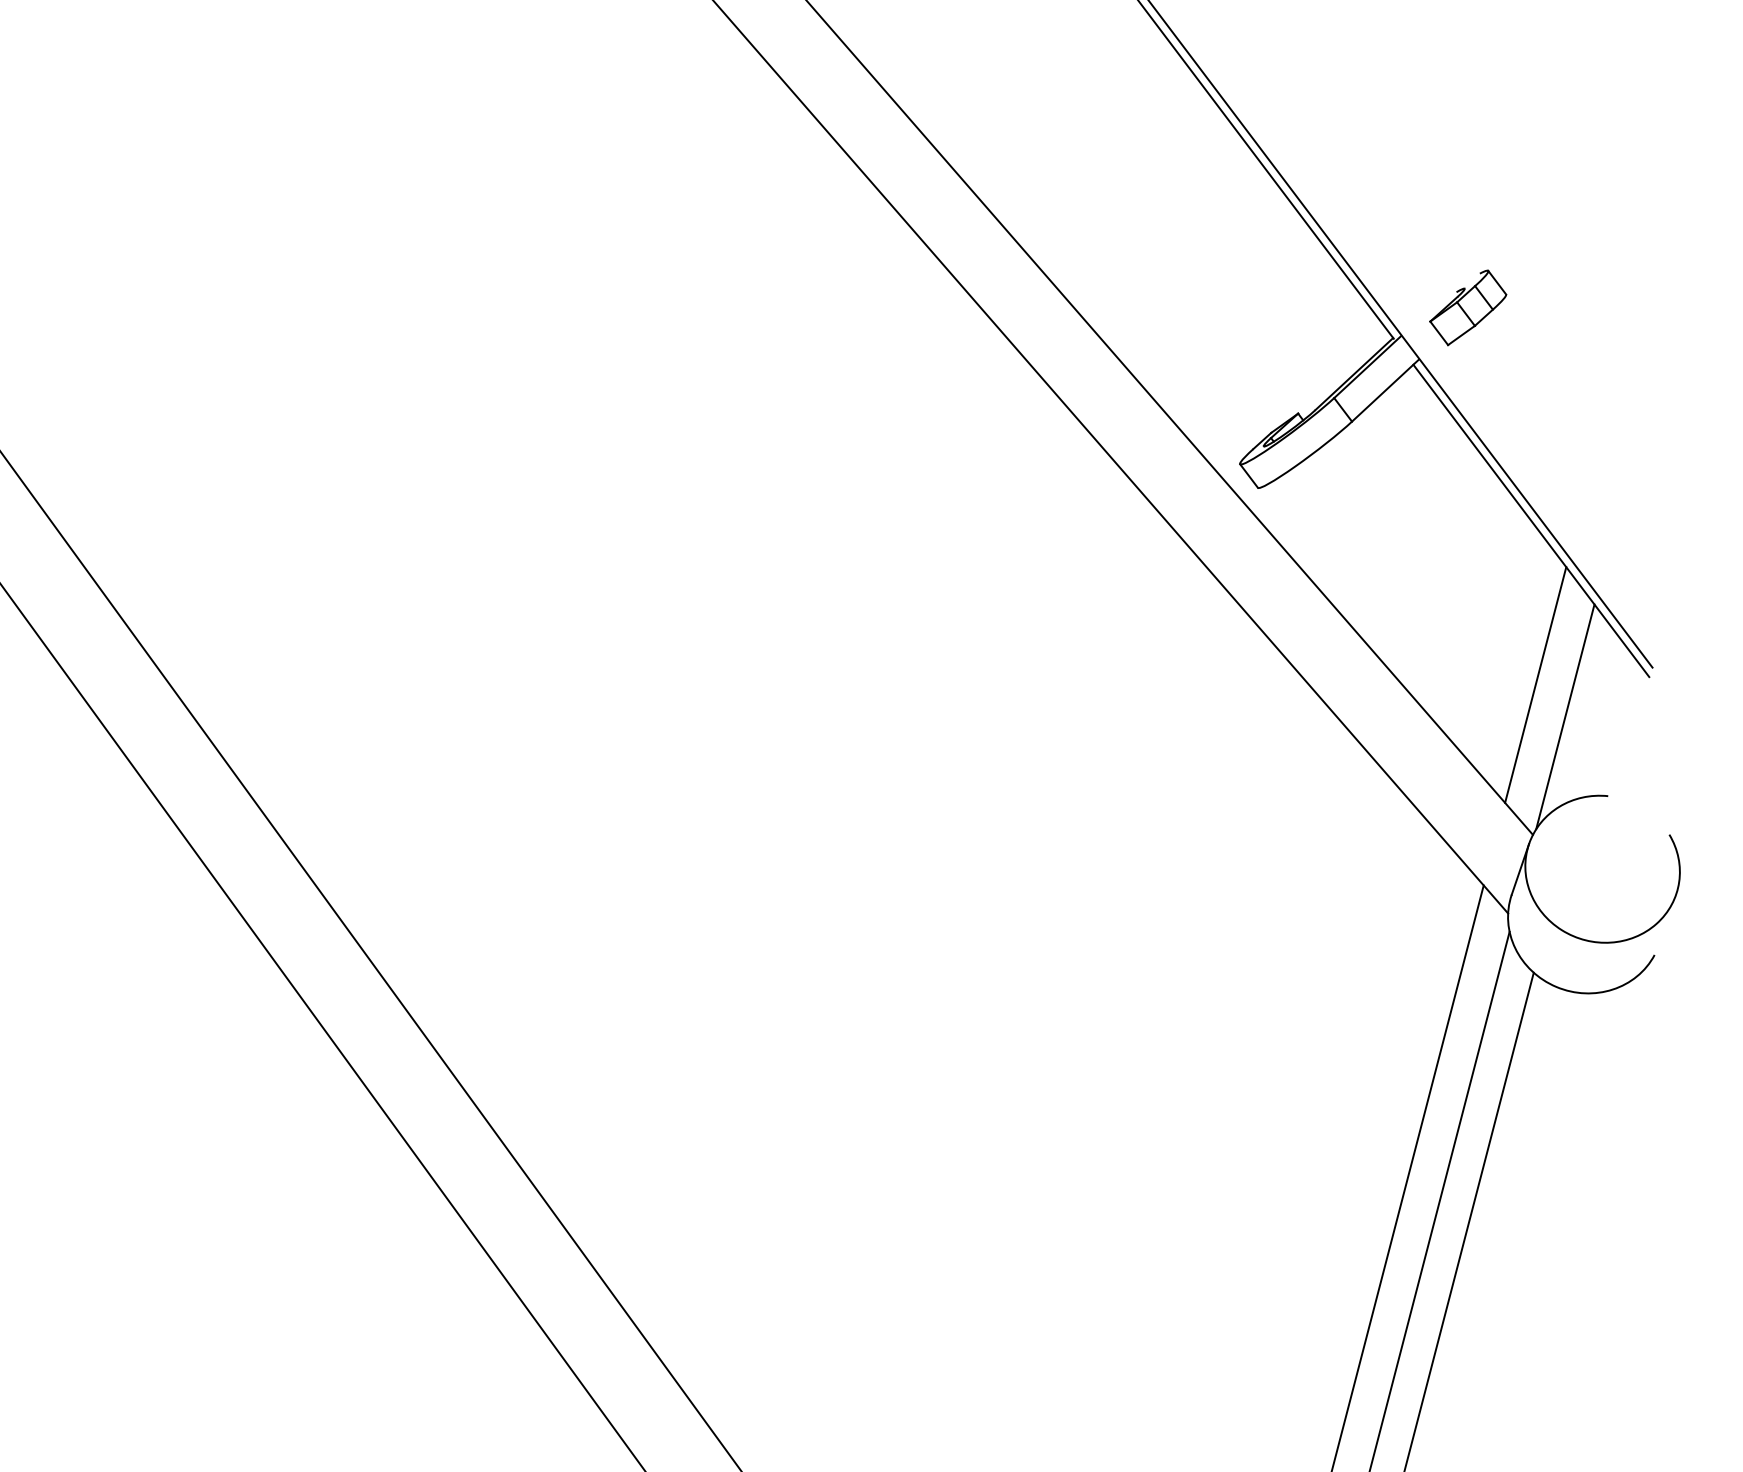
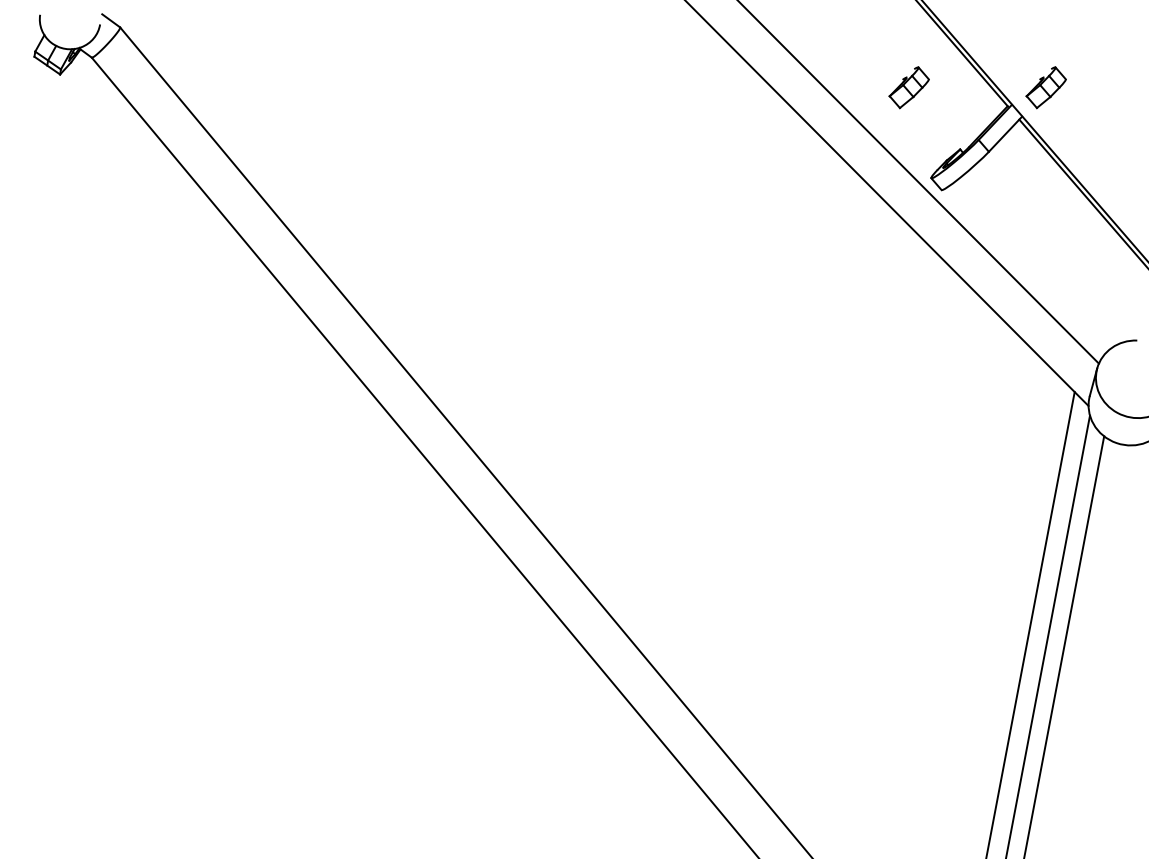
part: (1208, 290) -> (908, 87), added
line: (1536, 685) -> (1095, 284), removed
line: (1564, 715) -> (1111, 299), removed

